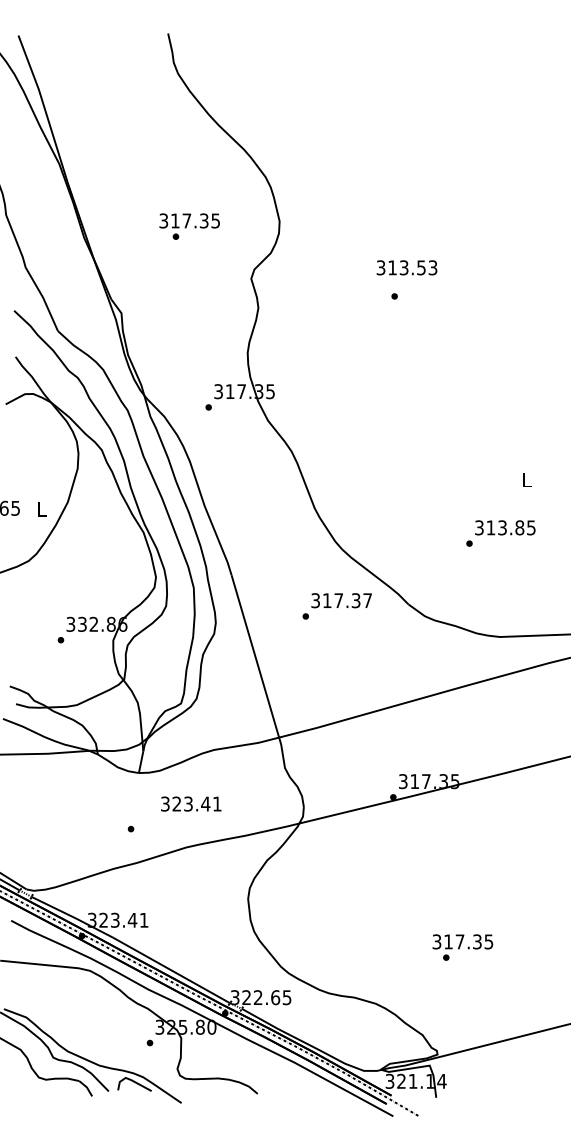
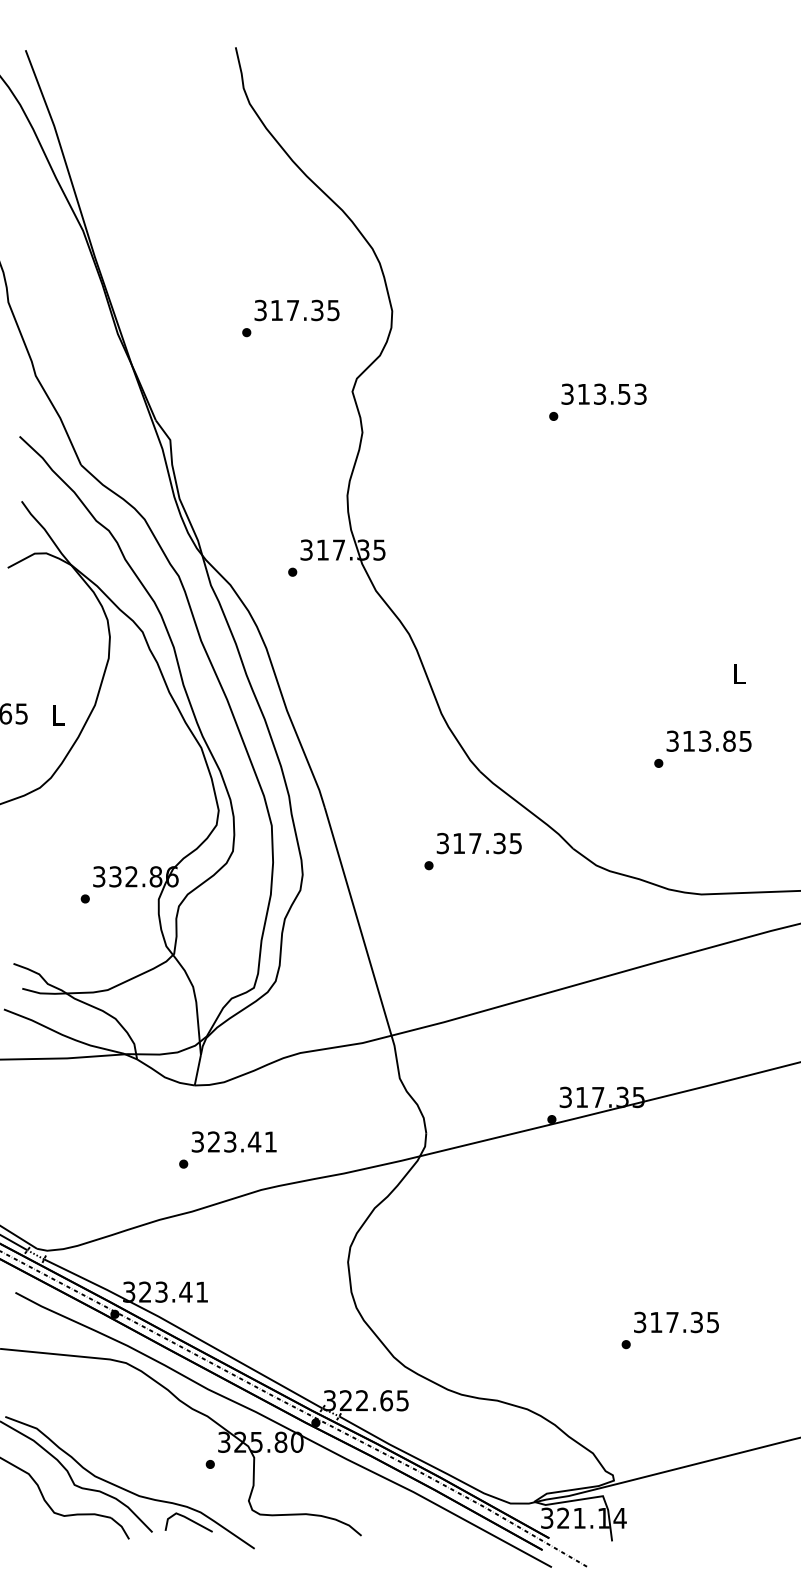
text: (189, 220) -> (296, 310), moved
text: (406, 267) -> (603, 393), moved
text: (367, 600) -> (515, 843), 317.37 -> 317.35
text: (190, 803) -> (233, 1141), moved
text: (462, 941) -> (676, 1322), moved

